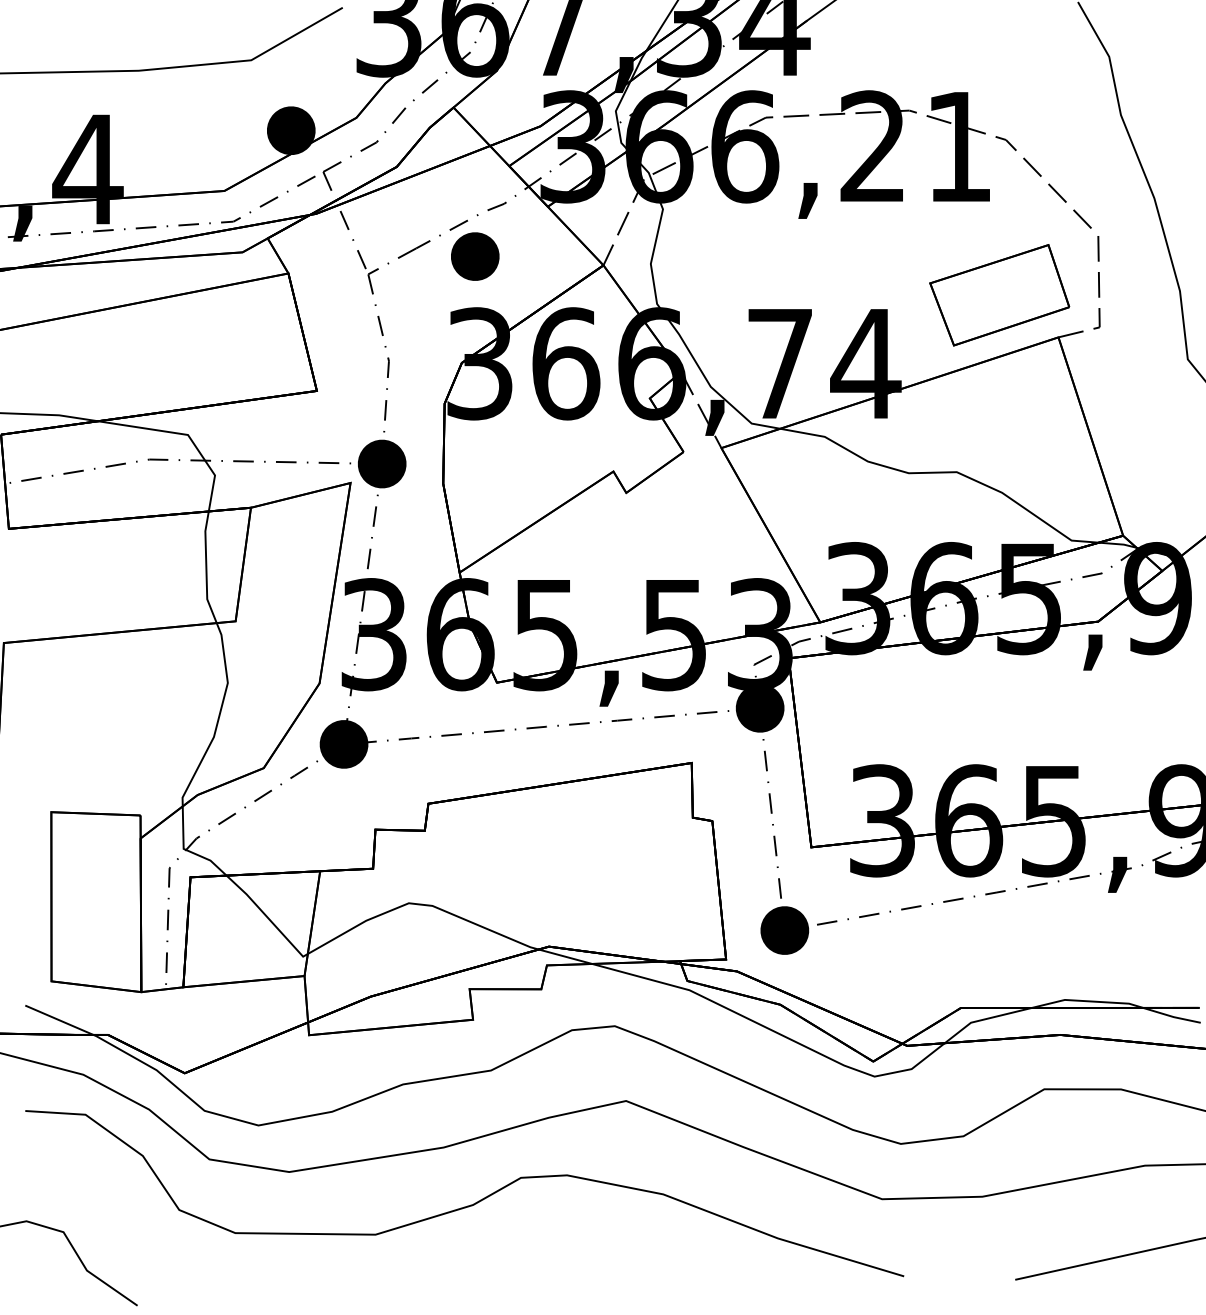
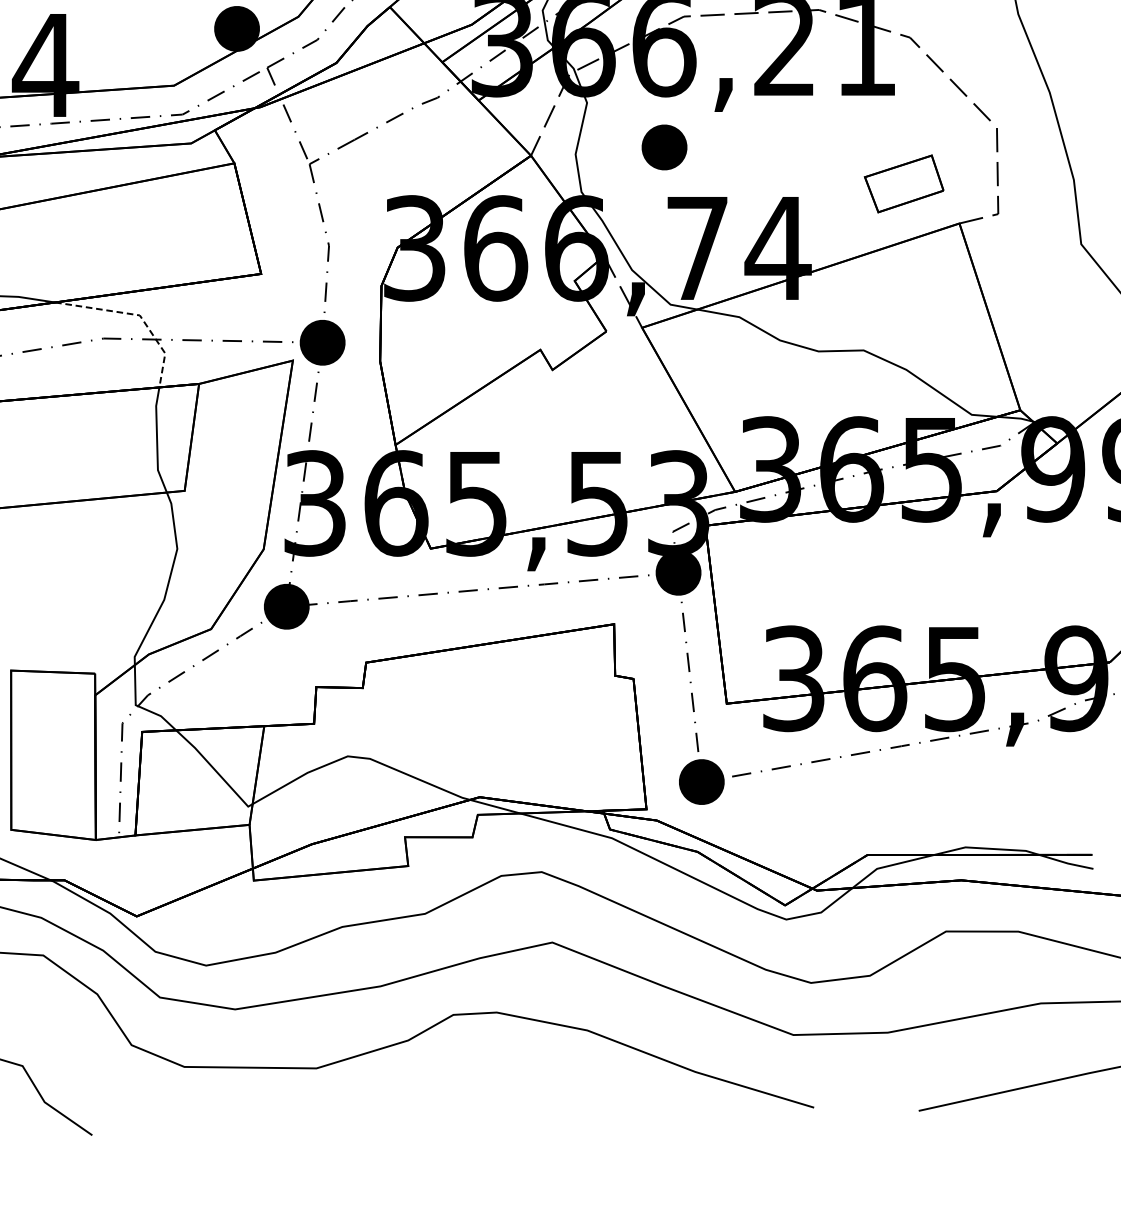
part: (475, 256) -> (664, 147), moved
part: (999, 295) -> (903, 184), size x0.6
line: (186, 434) -> (138, 314), solid -> dashed

